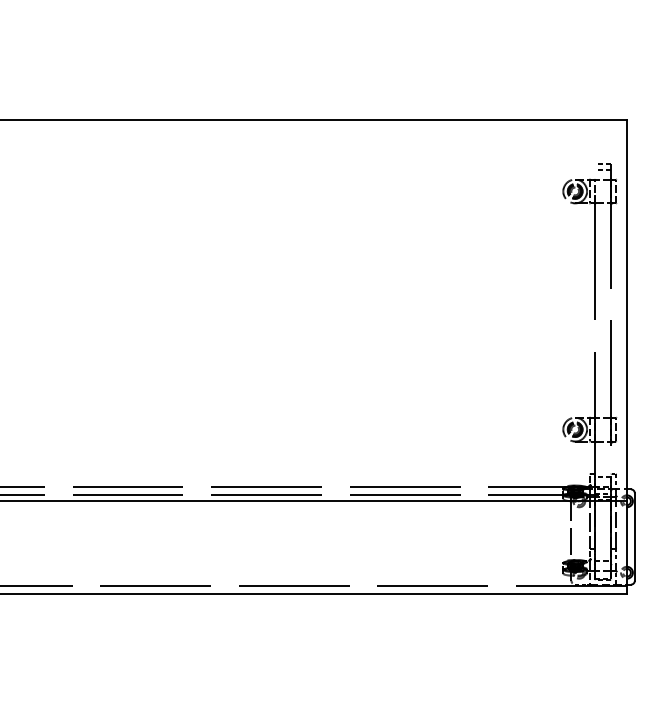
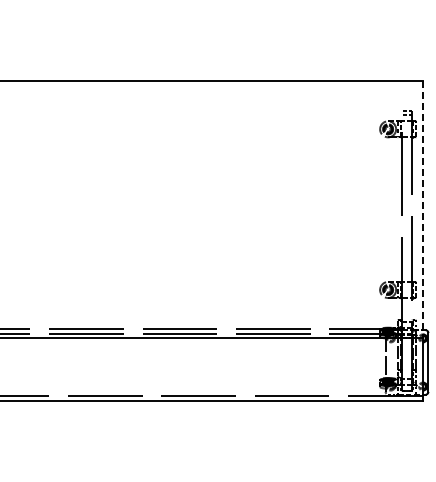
line: (626, 310) -> (422, 209), solid -> dashed

